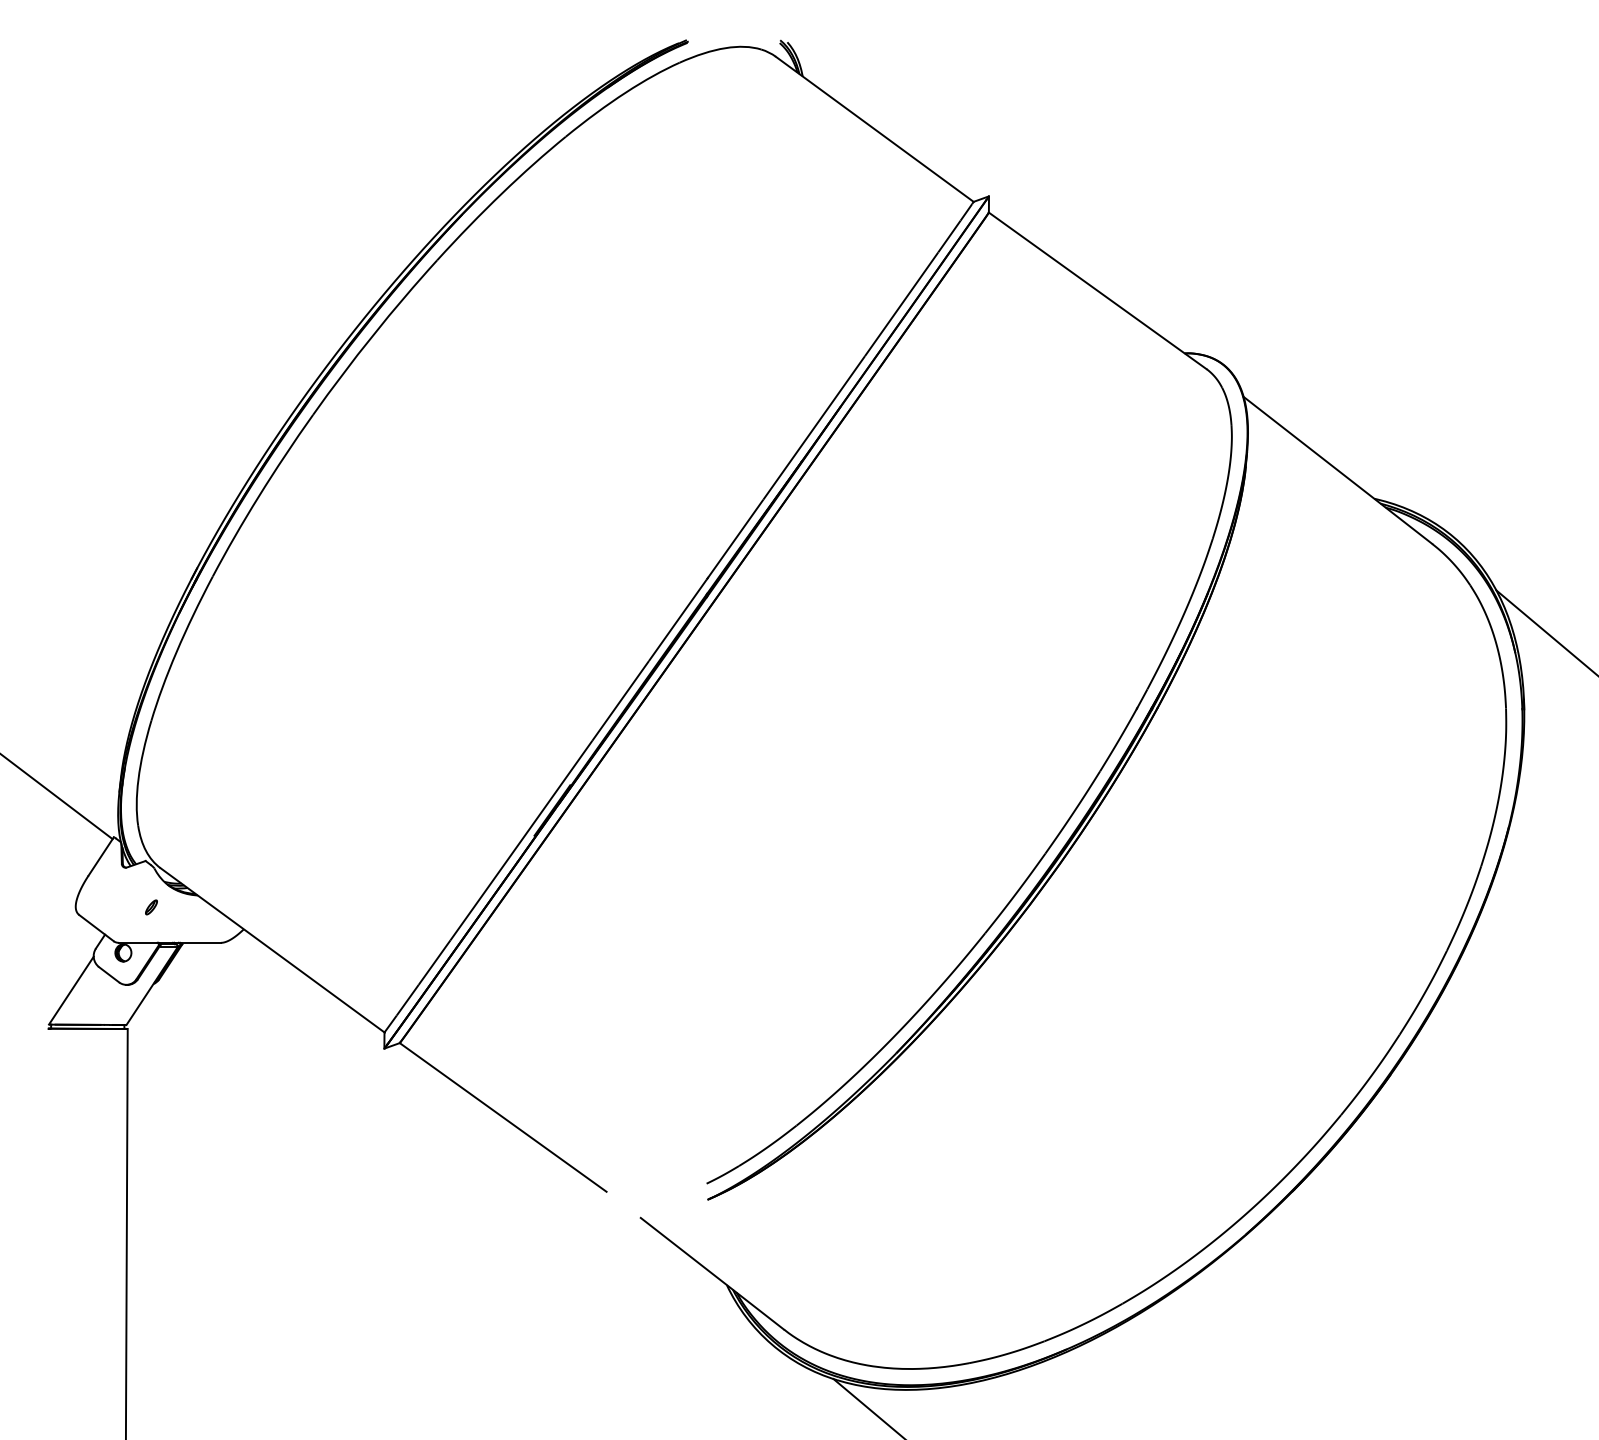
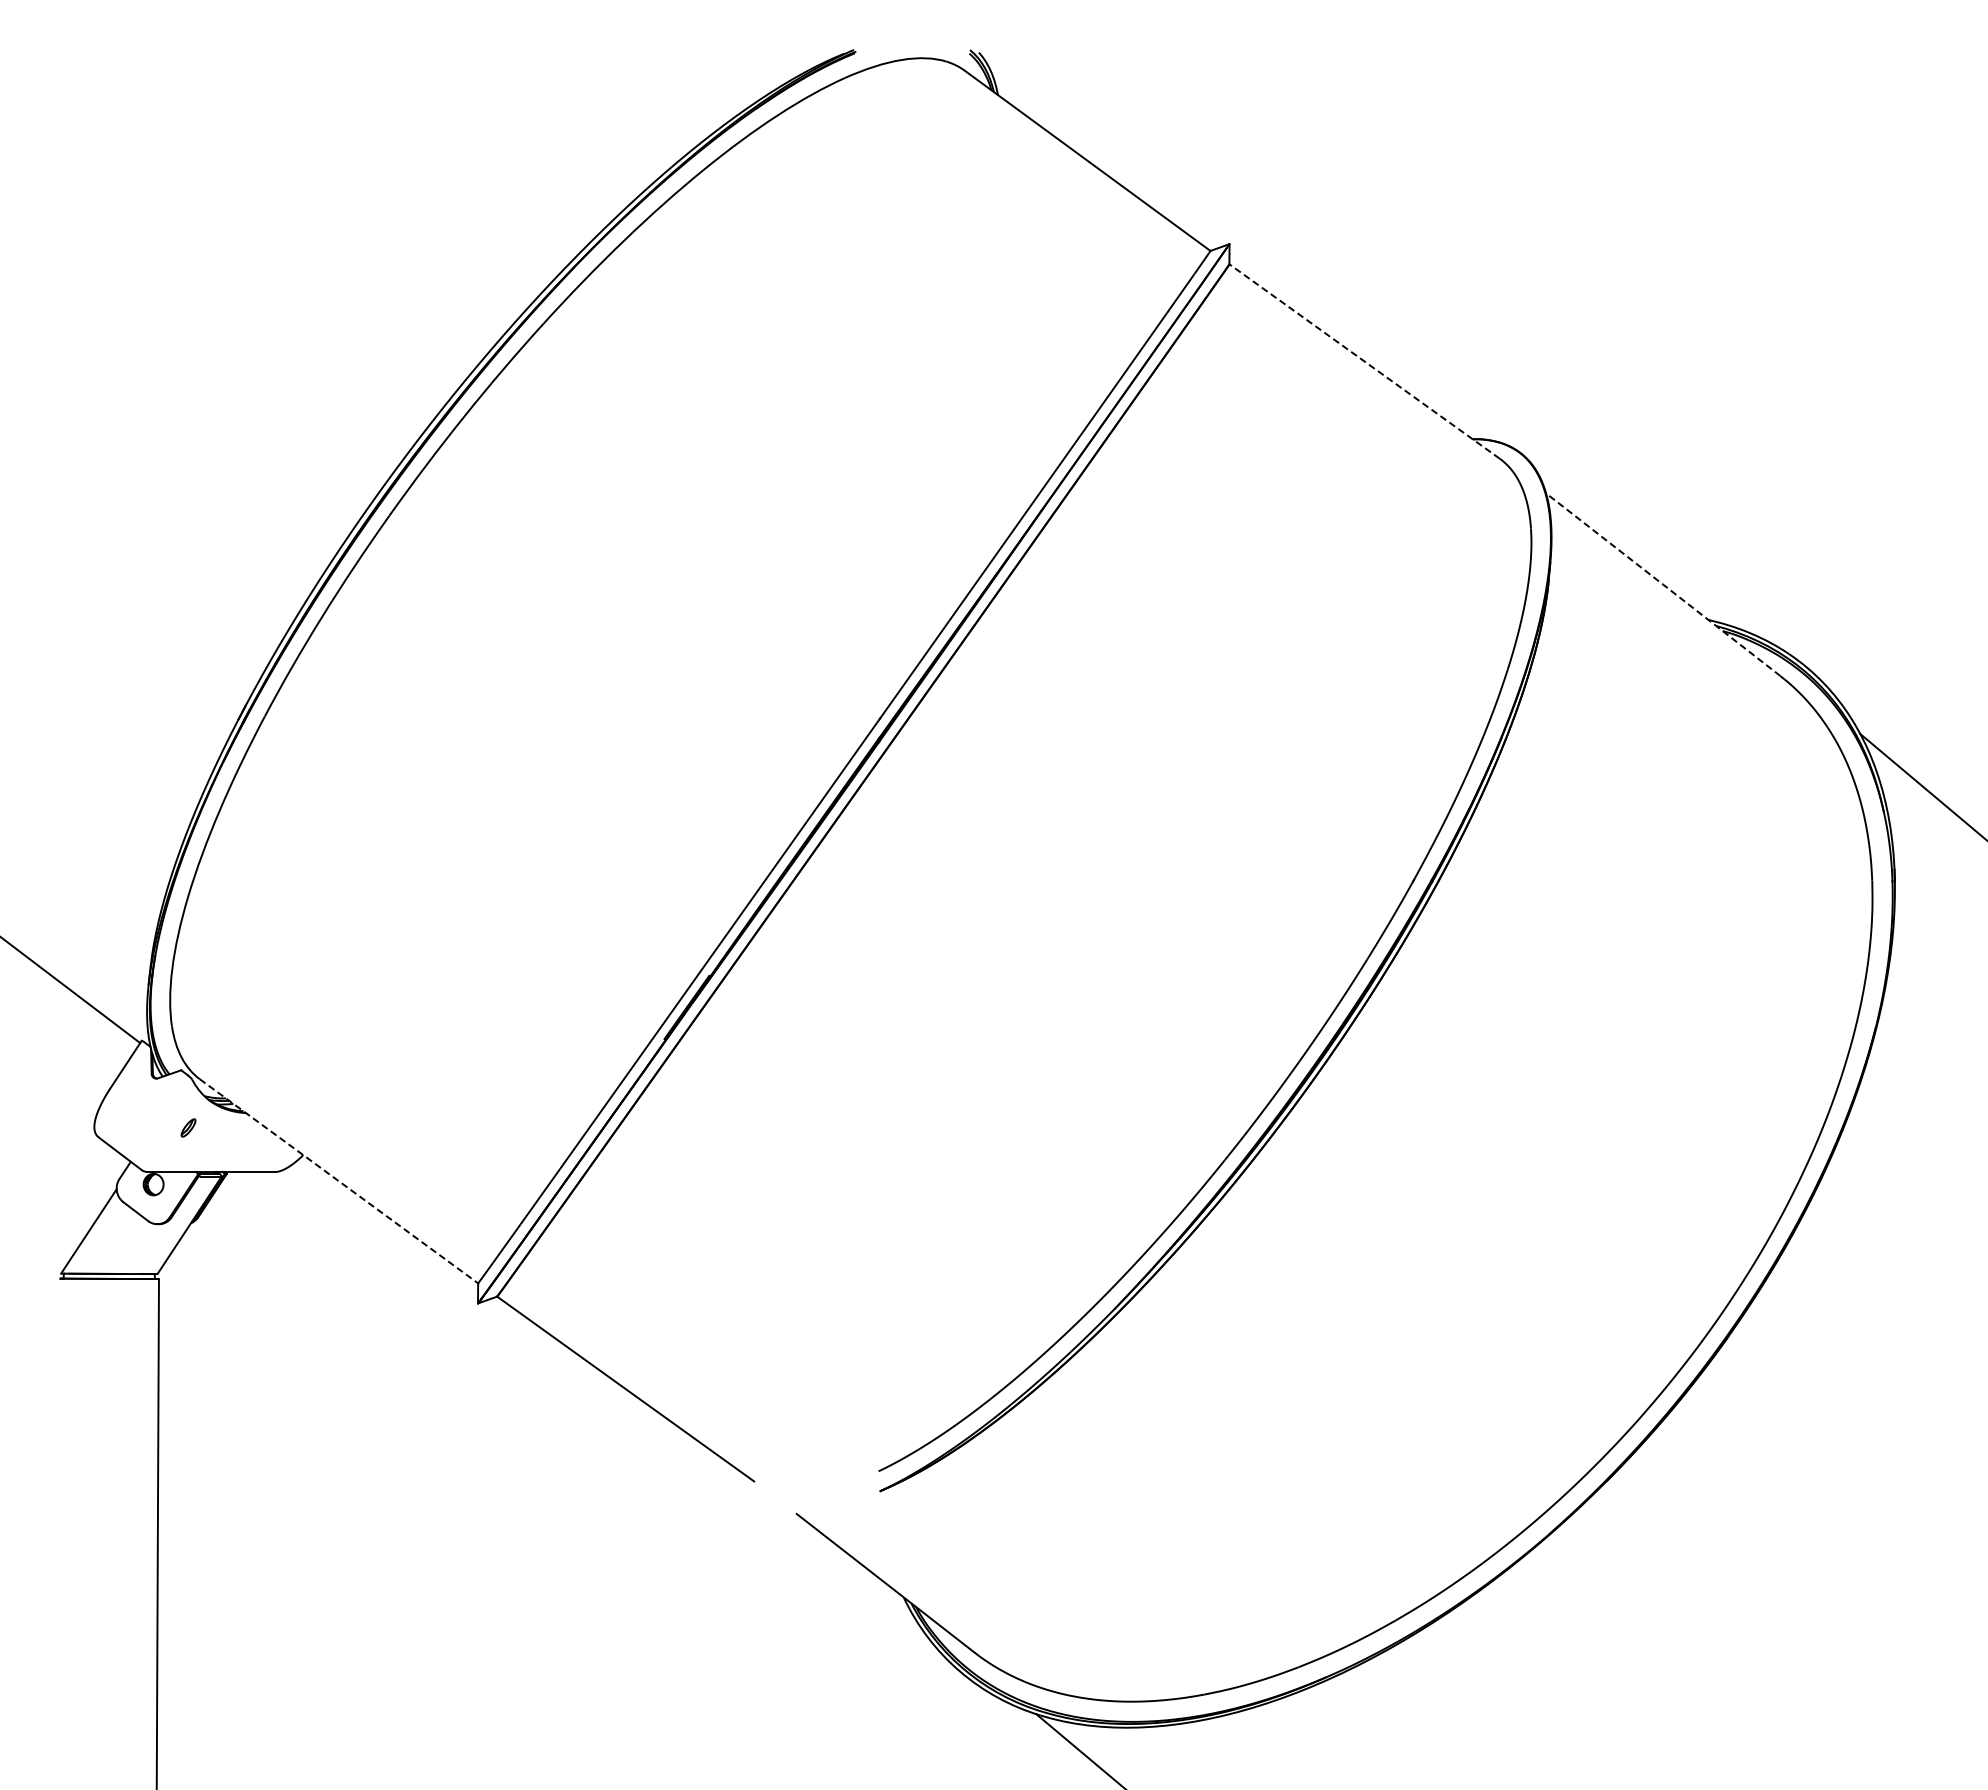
line: (1097, 290) -> (1364, 361), solid -> dashed
line: (1338, 470) -> (1663, 584), solid -> dashed
line: (272, 950) -> (339, 1181), solid -> dashed

